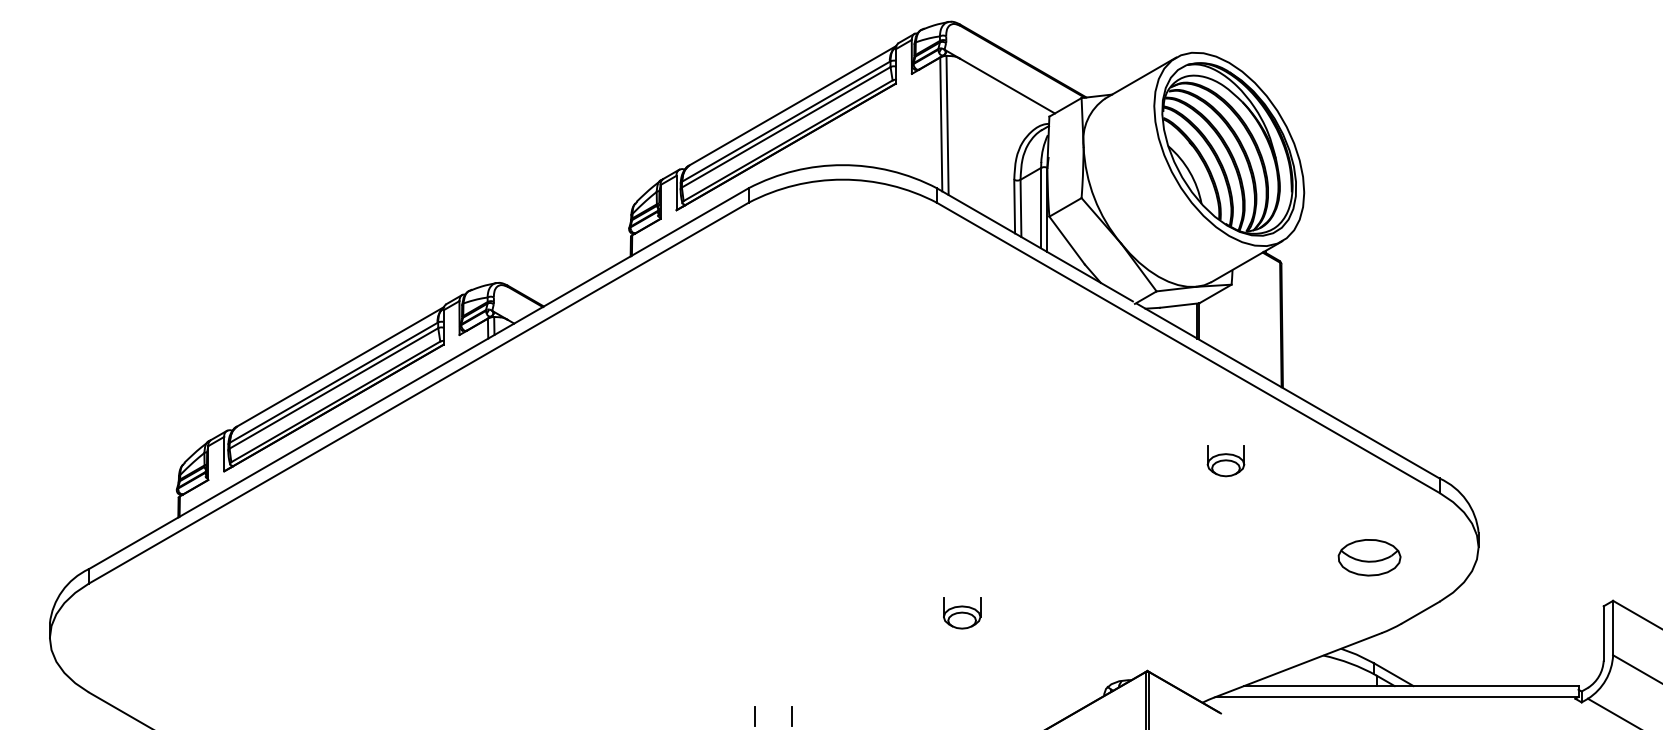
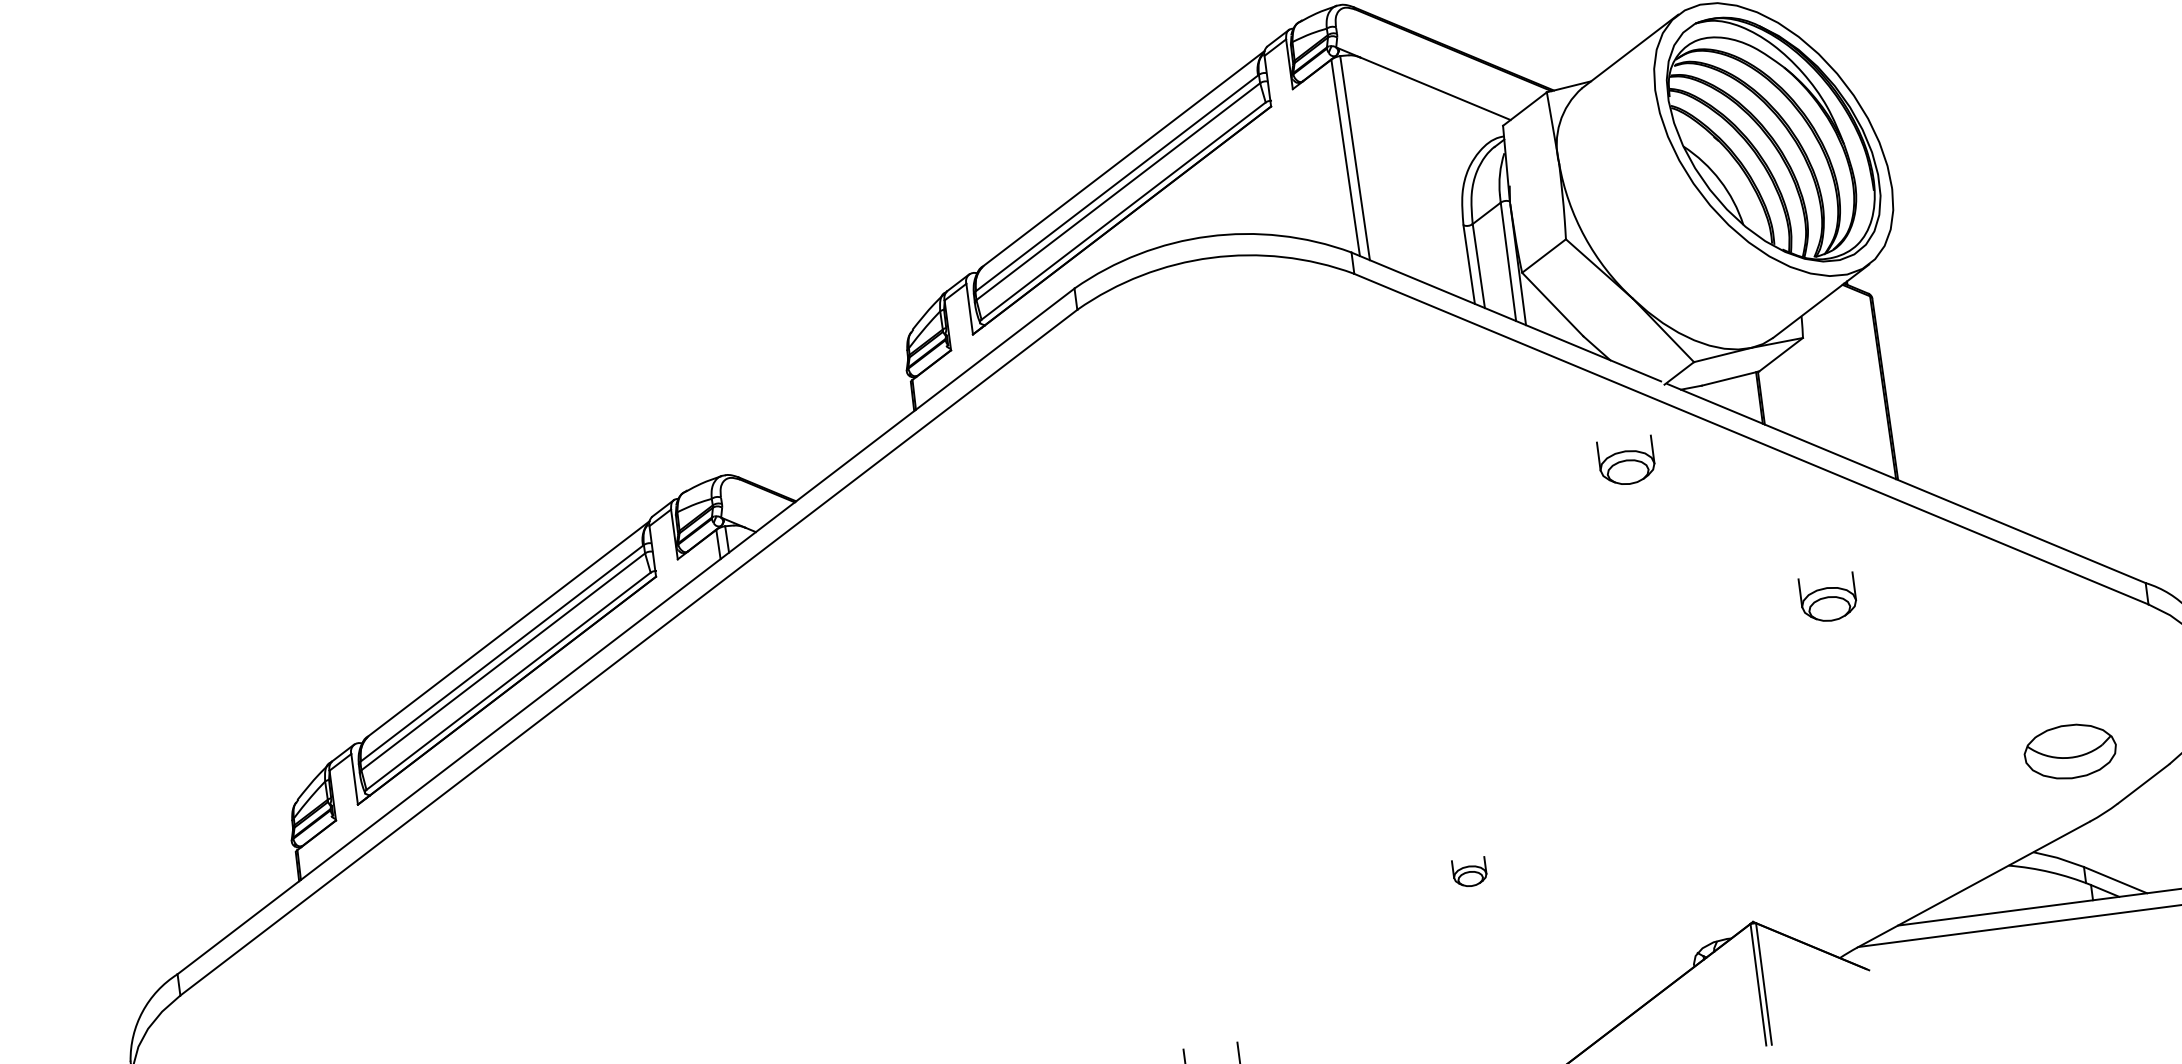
part: (1102, 352) -> (1626, 462), added
part: (1369, 557) -> (2070, 751), moved
part: (962, 613) -> (1470, 872), size x0.6

